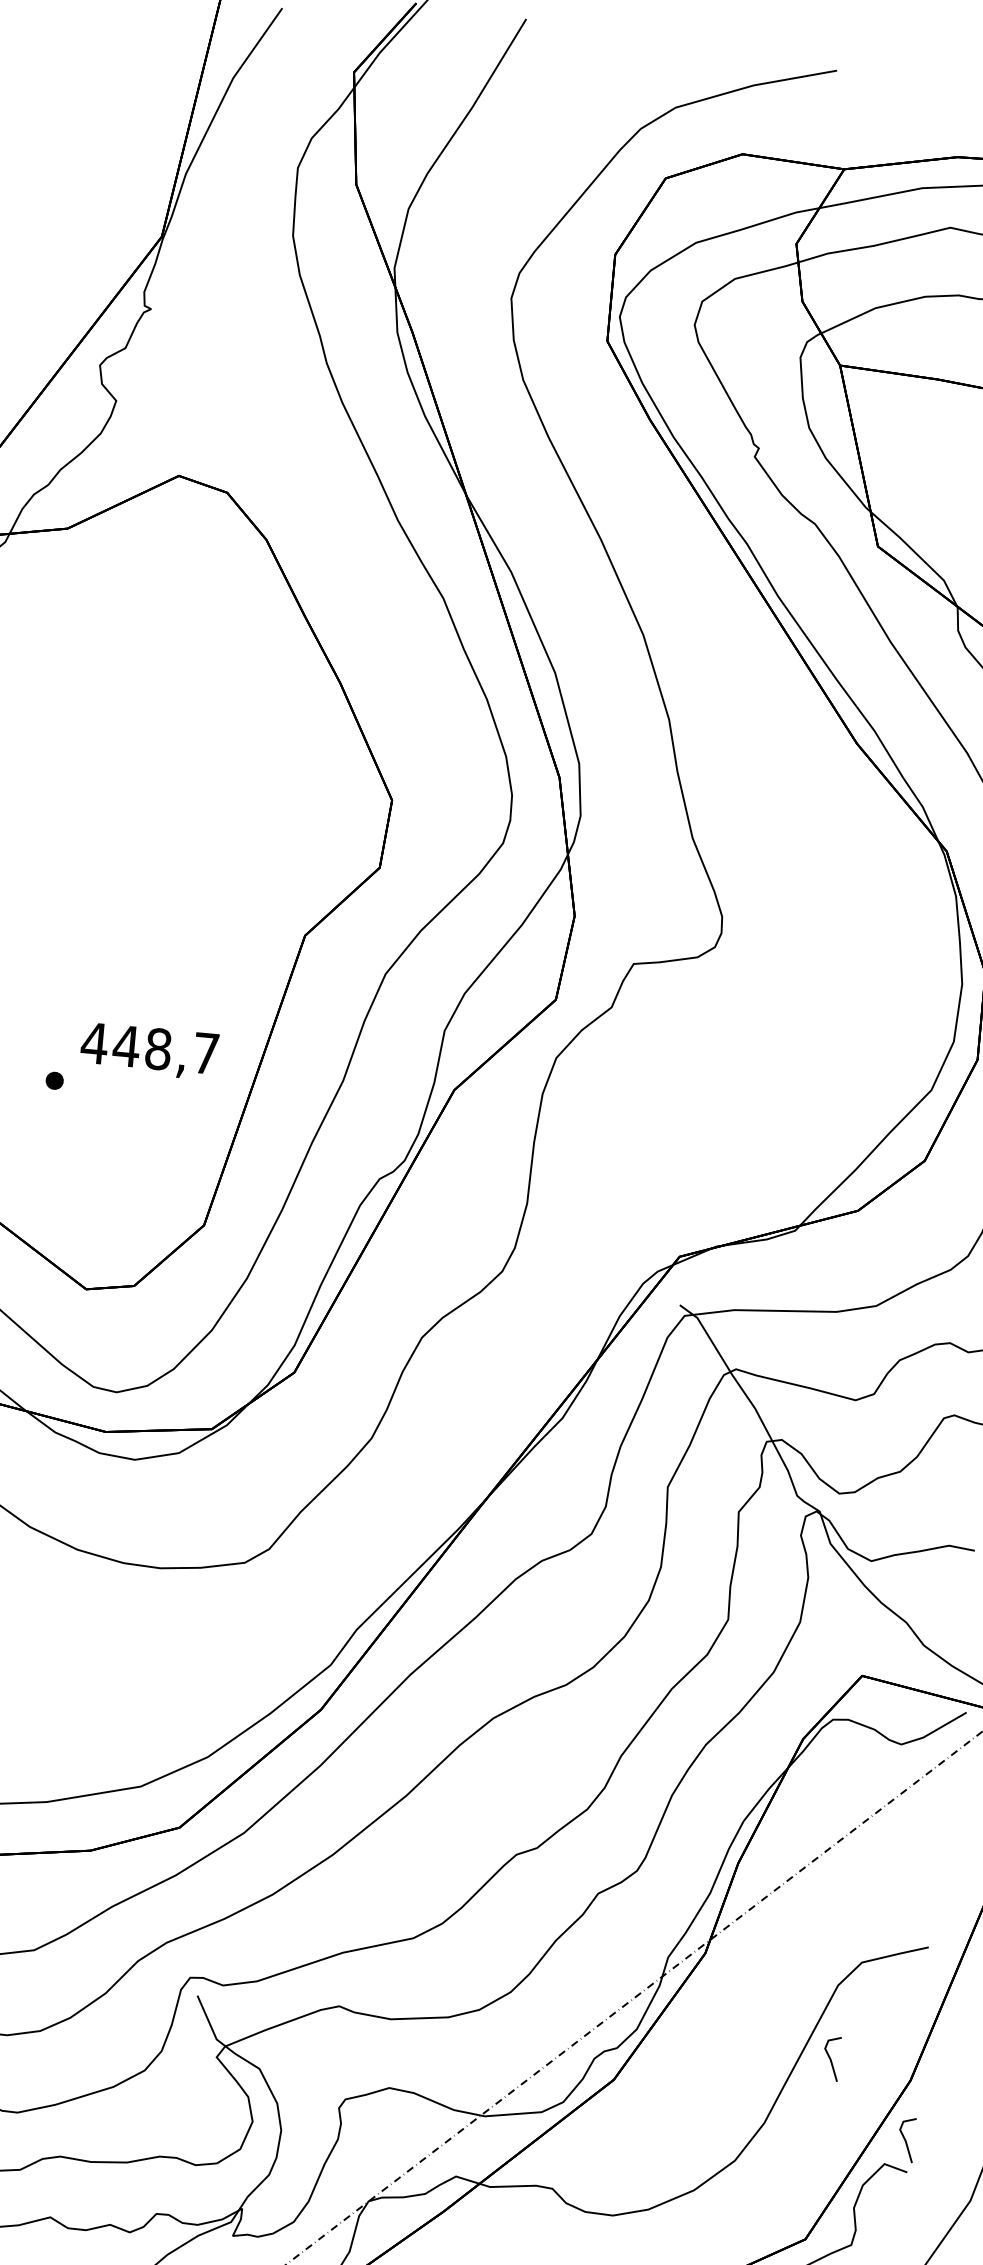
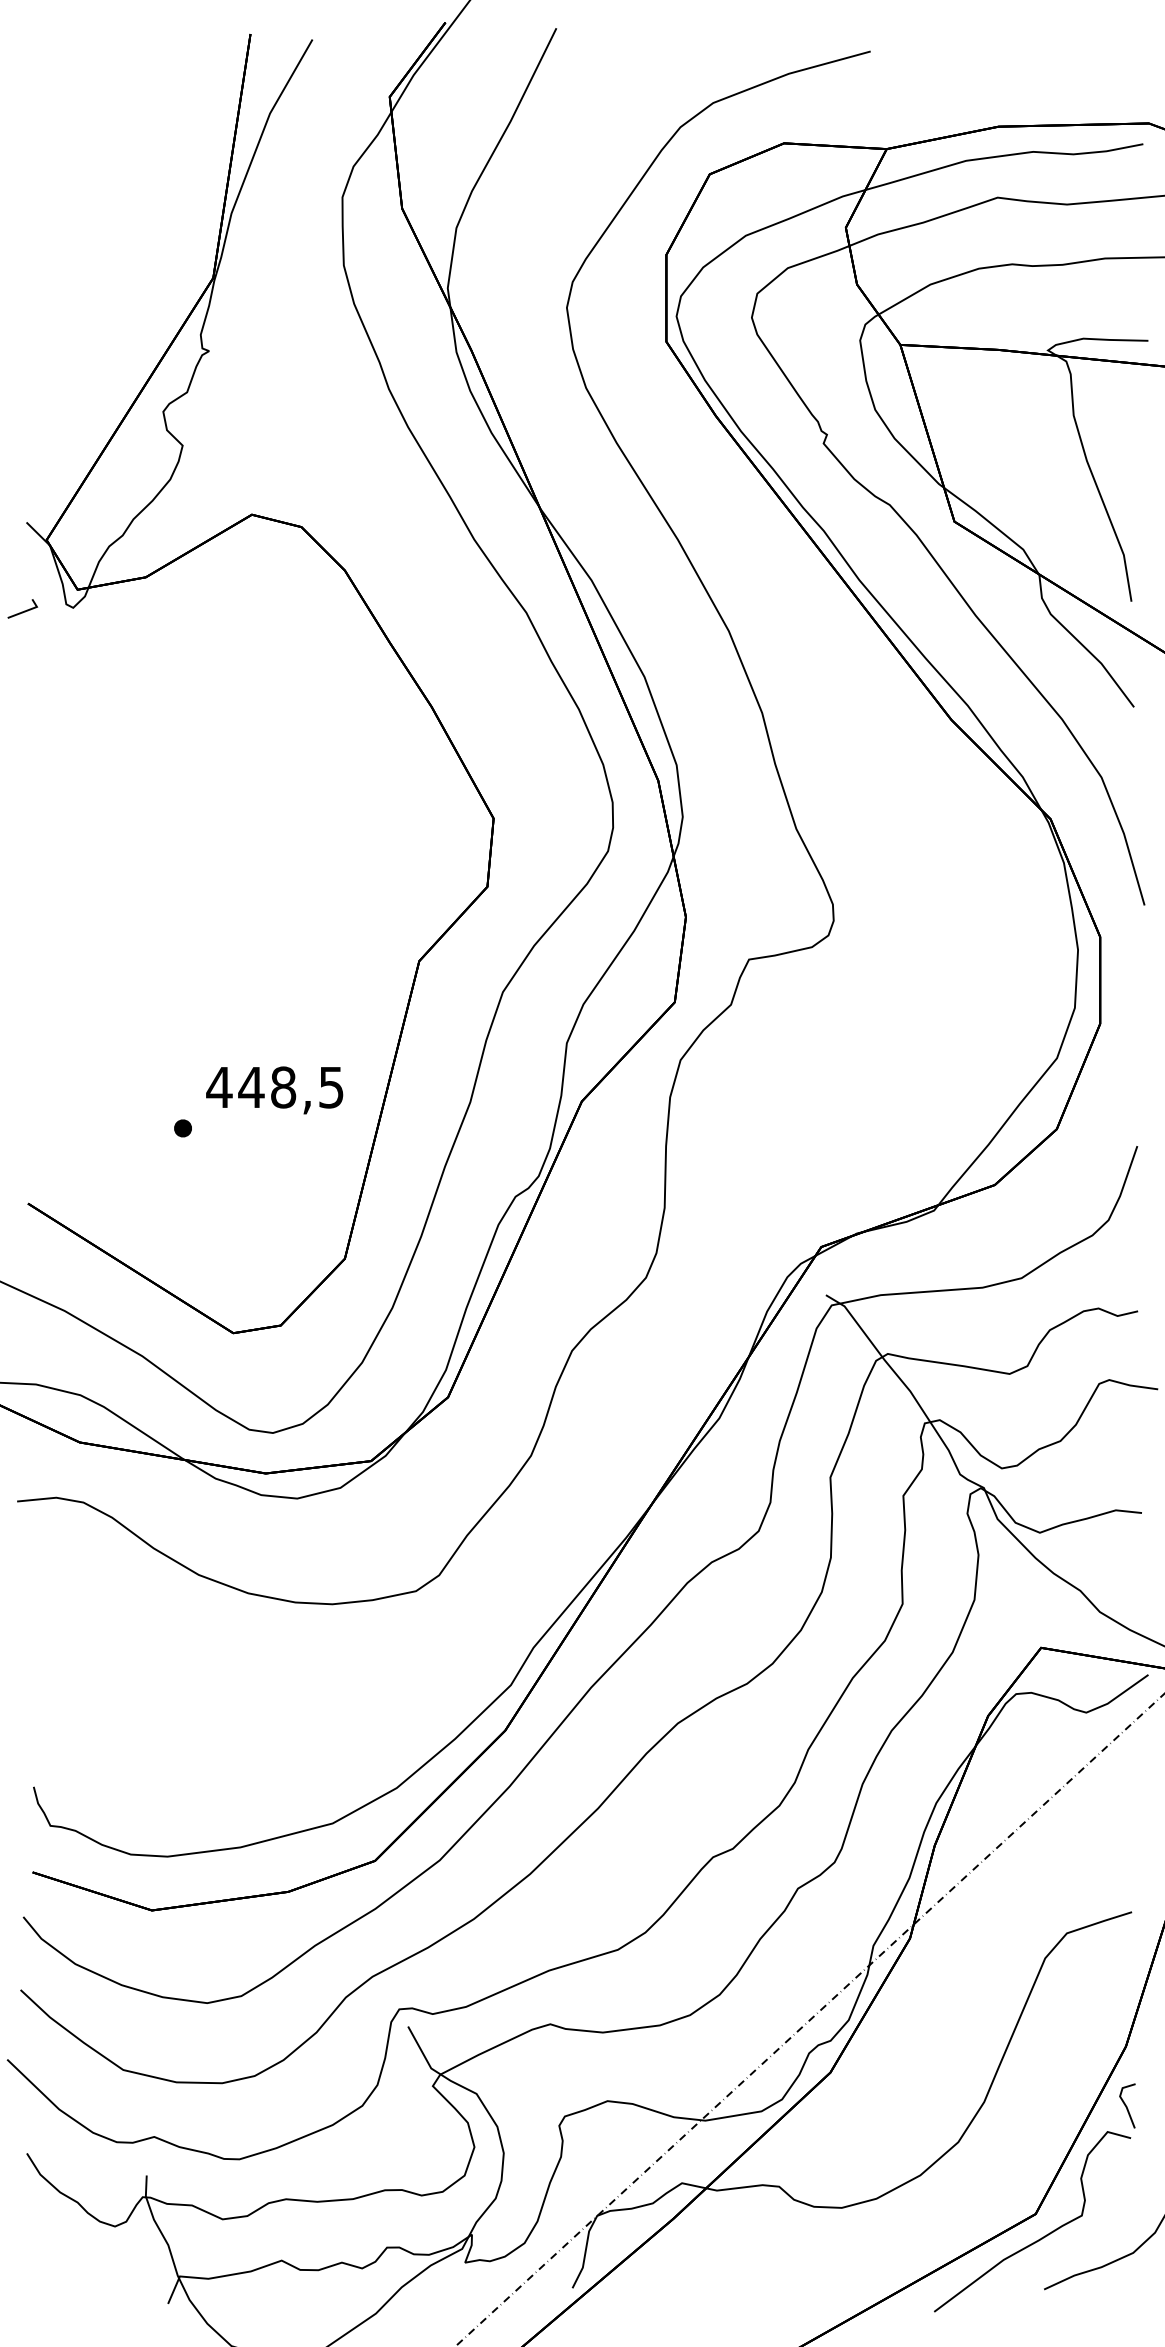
text: (206, 1053) -> (331, 1087), 448,7 -> 448,5
line: (830, 2058) -> (1044, 2031), removed

